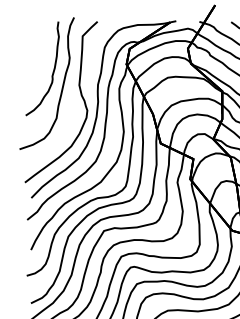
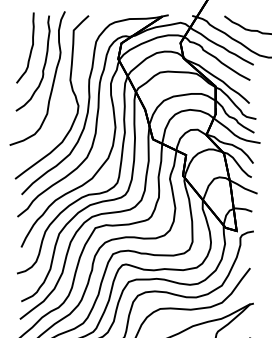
part: (35, 53) -> (25, 47), added

